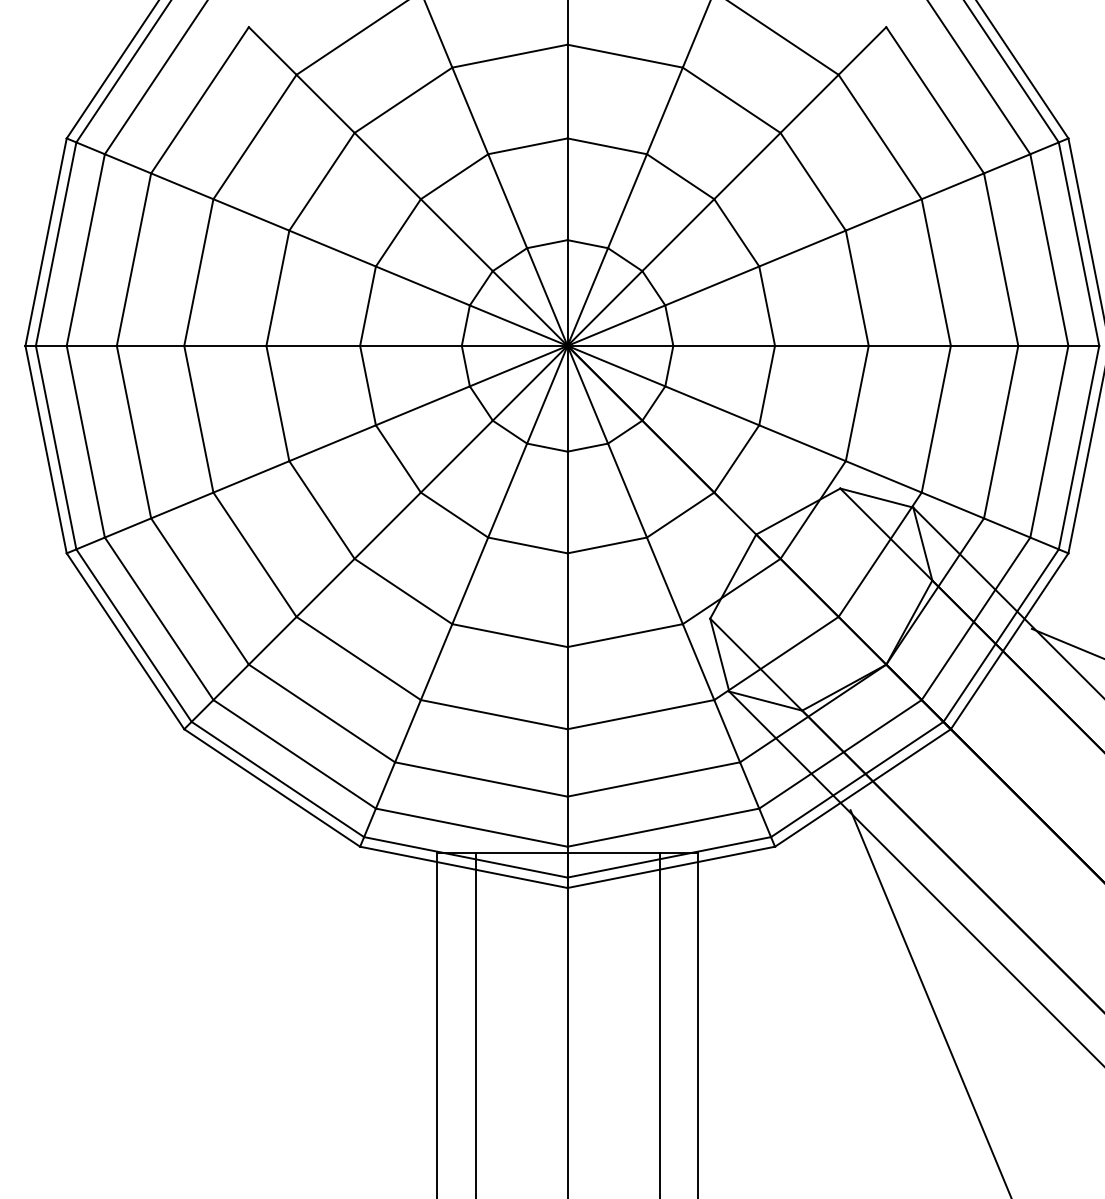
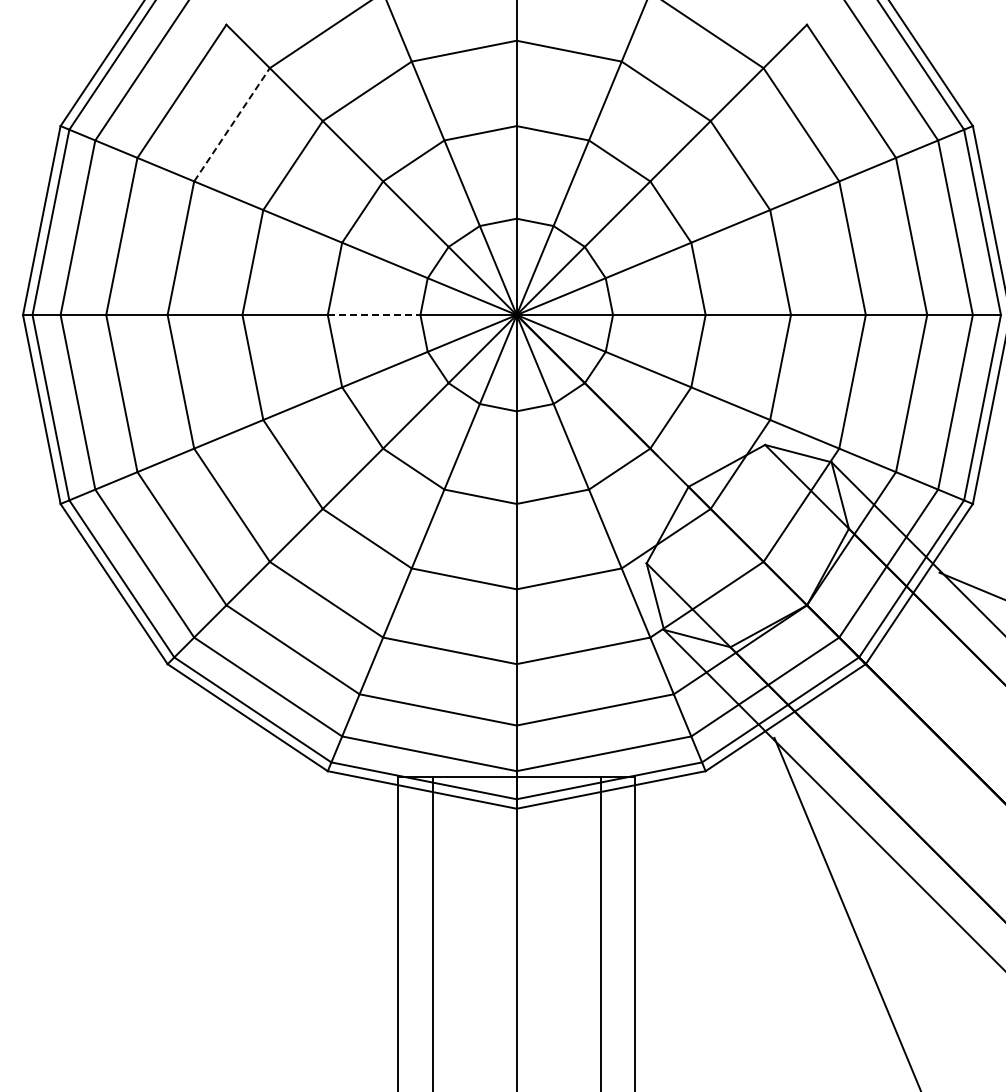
line: (255, 136) -> (232, 124), solid -> dashed
line: (411, 346) -> (374, 315), solid -> dashed

